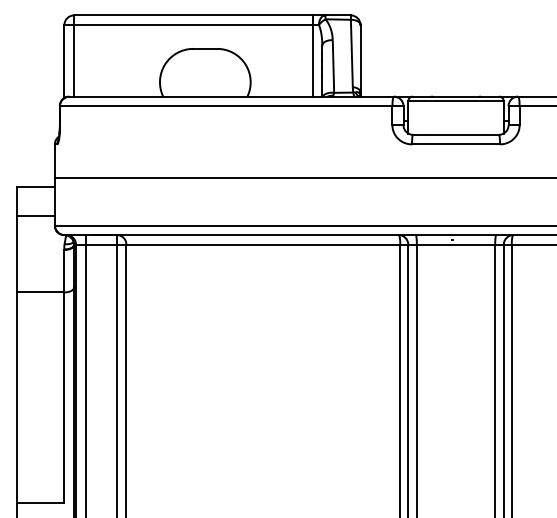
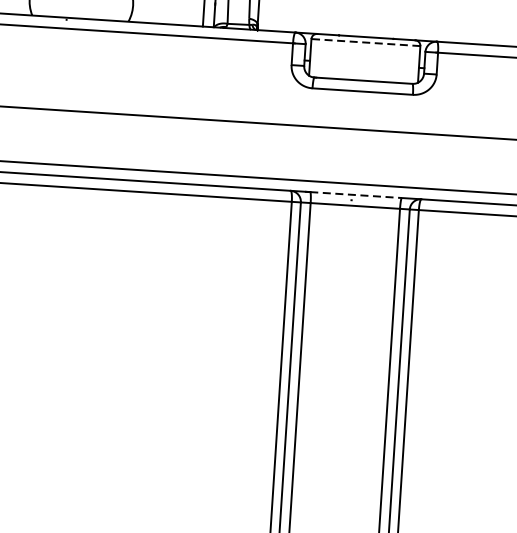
line: (456, 101) -> (366, 42), solid -> dashed
line: (456, 235) -> (356, 195), solid -> dashed

